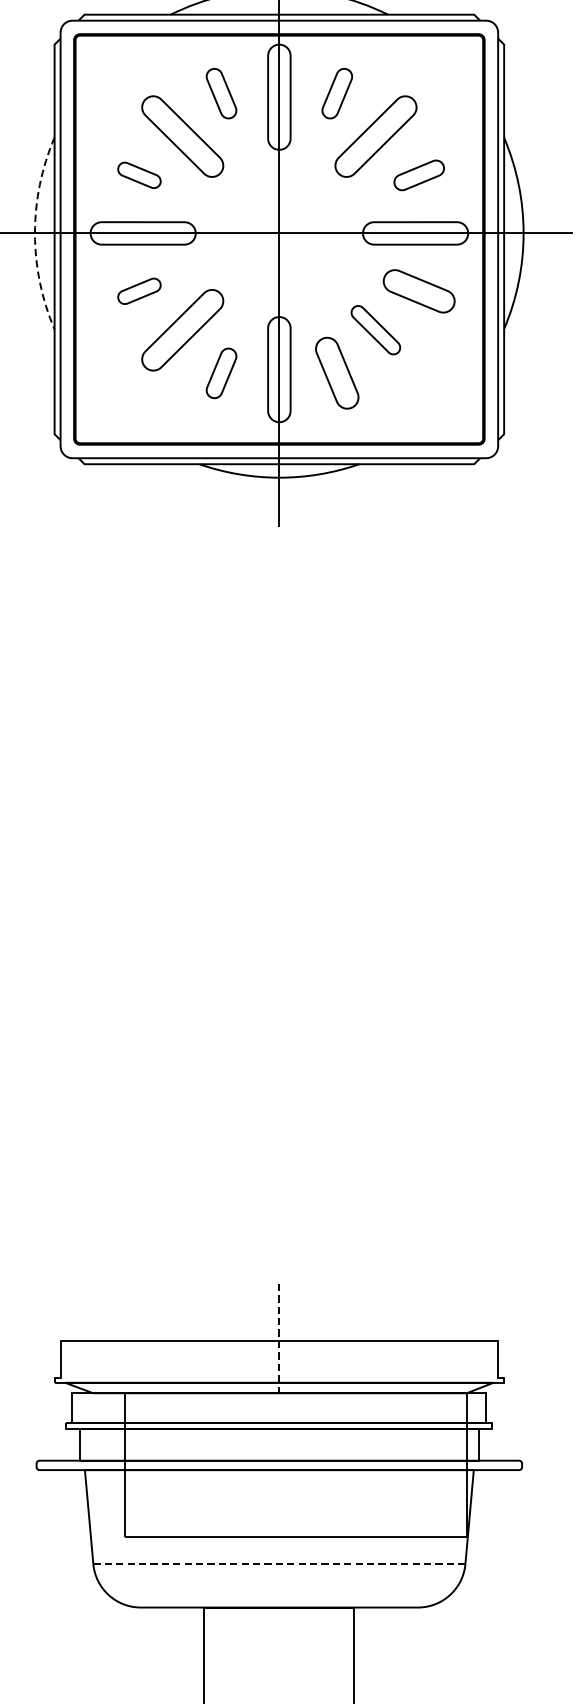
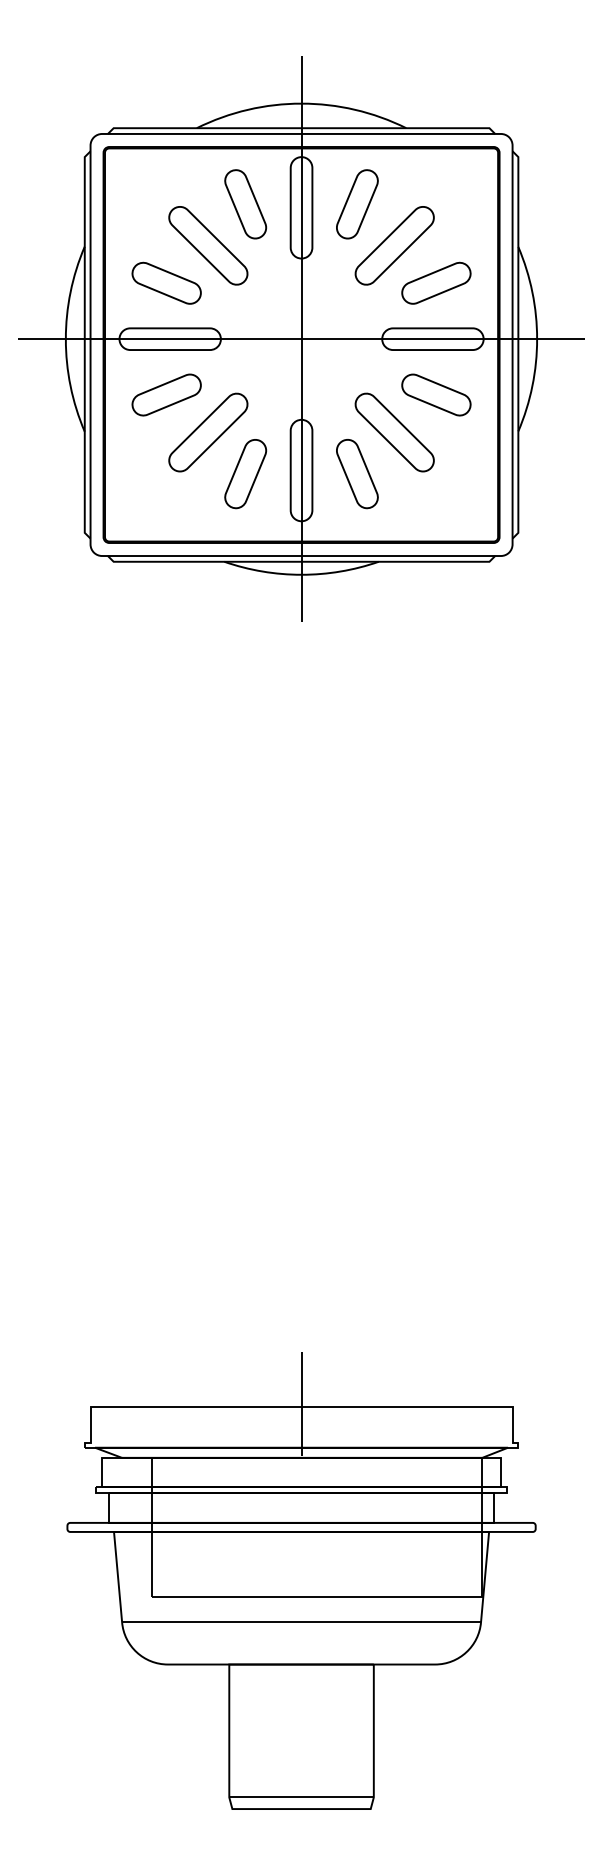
part: (221, 93) -> (245, 204), size x1.43
part: (337, 93) -> (357, 204), size x1.43
part: (139, 174) -> (166, 282), size x1.67
part: (419, 174) -> (436, 282), size x1.43
line: (34, 233) -> (65, 339), dashed -> solid
part: (139, 290) -> (166, 394), size x1.67
part: (375, 330) -> (394, 432), size x1.67
part: (221, 373) -> (245, 474), size x1.43
line: (279, 1337) -> (301, 1404), dashed -> solid
line: (280, 1563) -> (302, 1622), dashed -> solid

